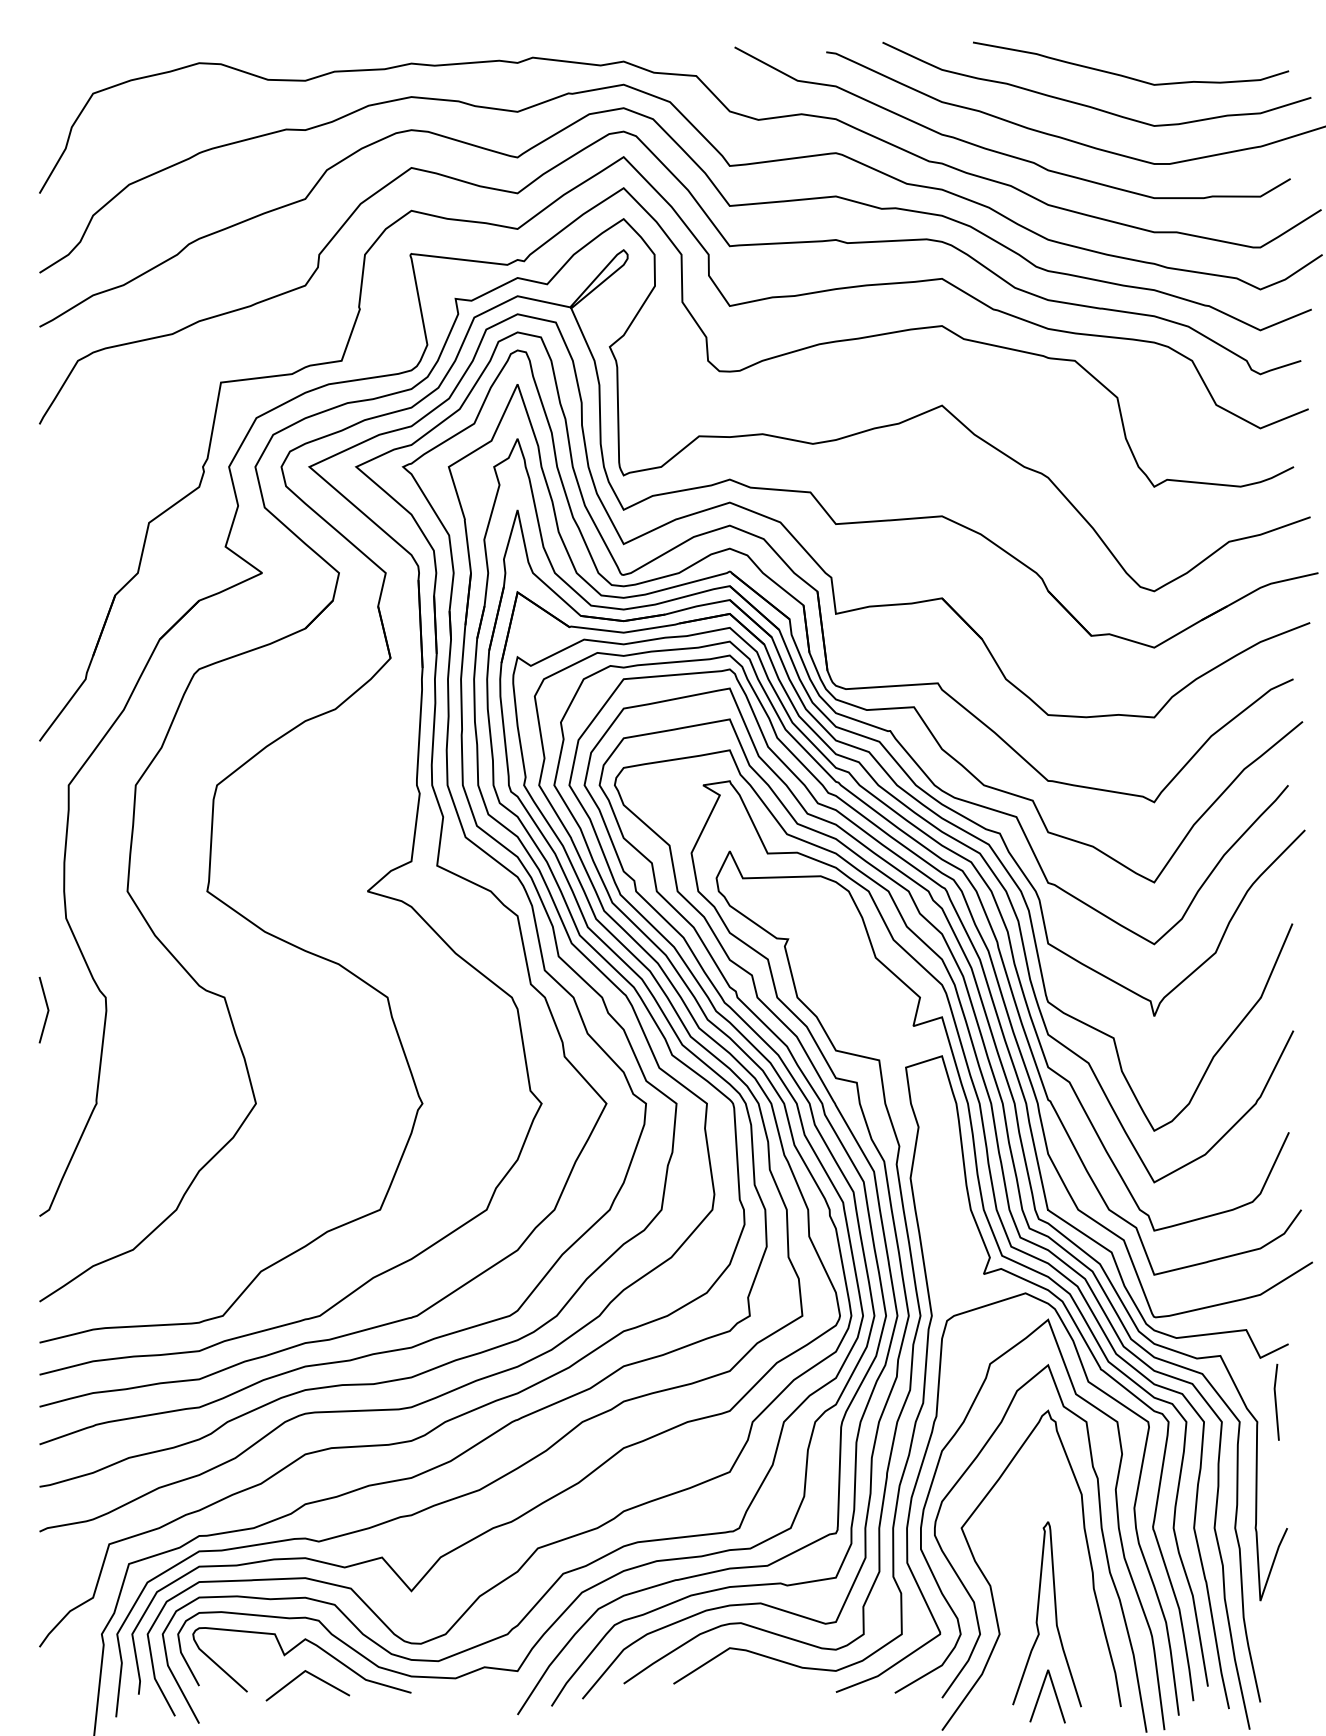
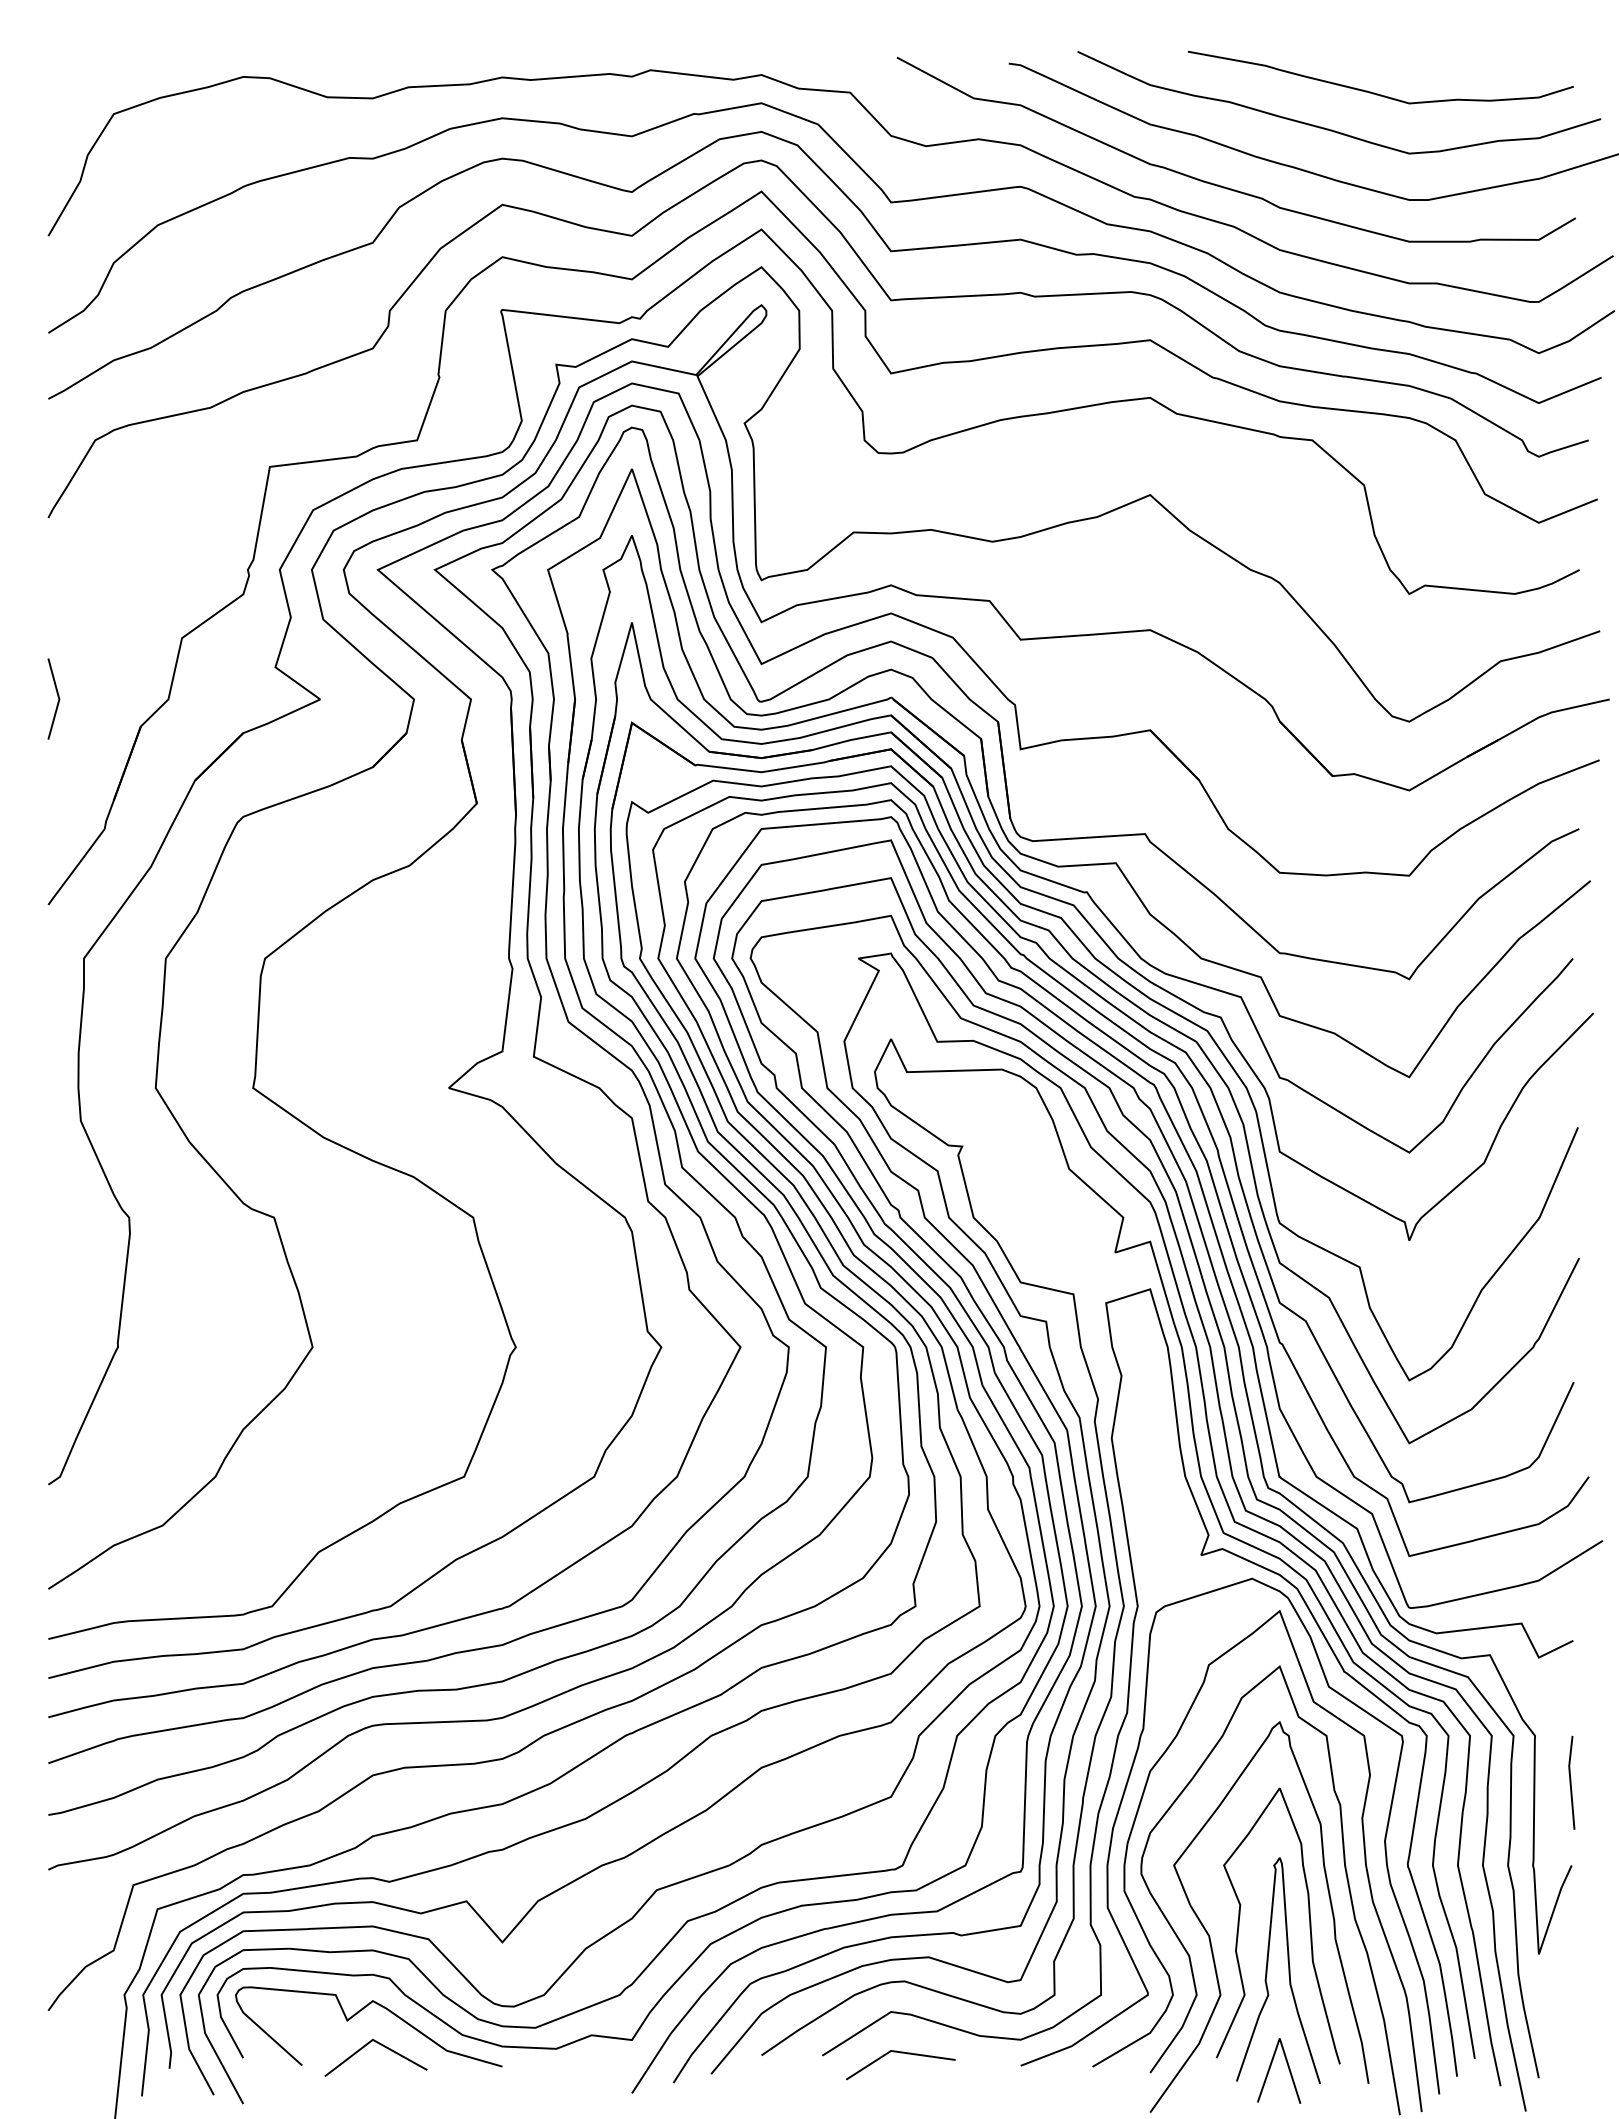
line: (47, 1008) -> (57, 697), moved
line: (1276, 1402) -> (1571, 1782), moved
curve: (1072, 1577) -> (1309, 1925), added
line: (737, 1682) -> (900, 2053), added

